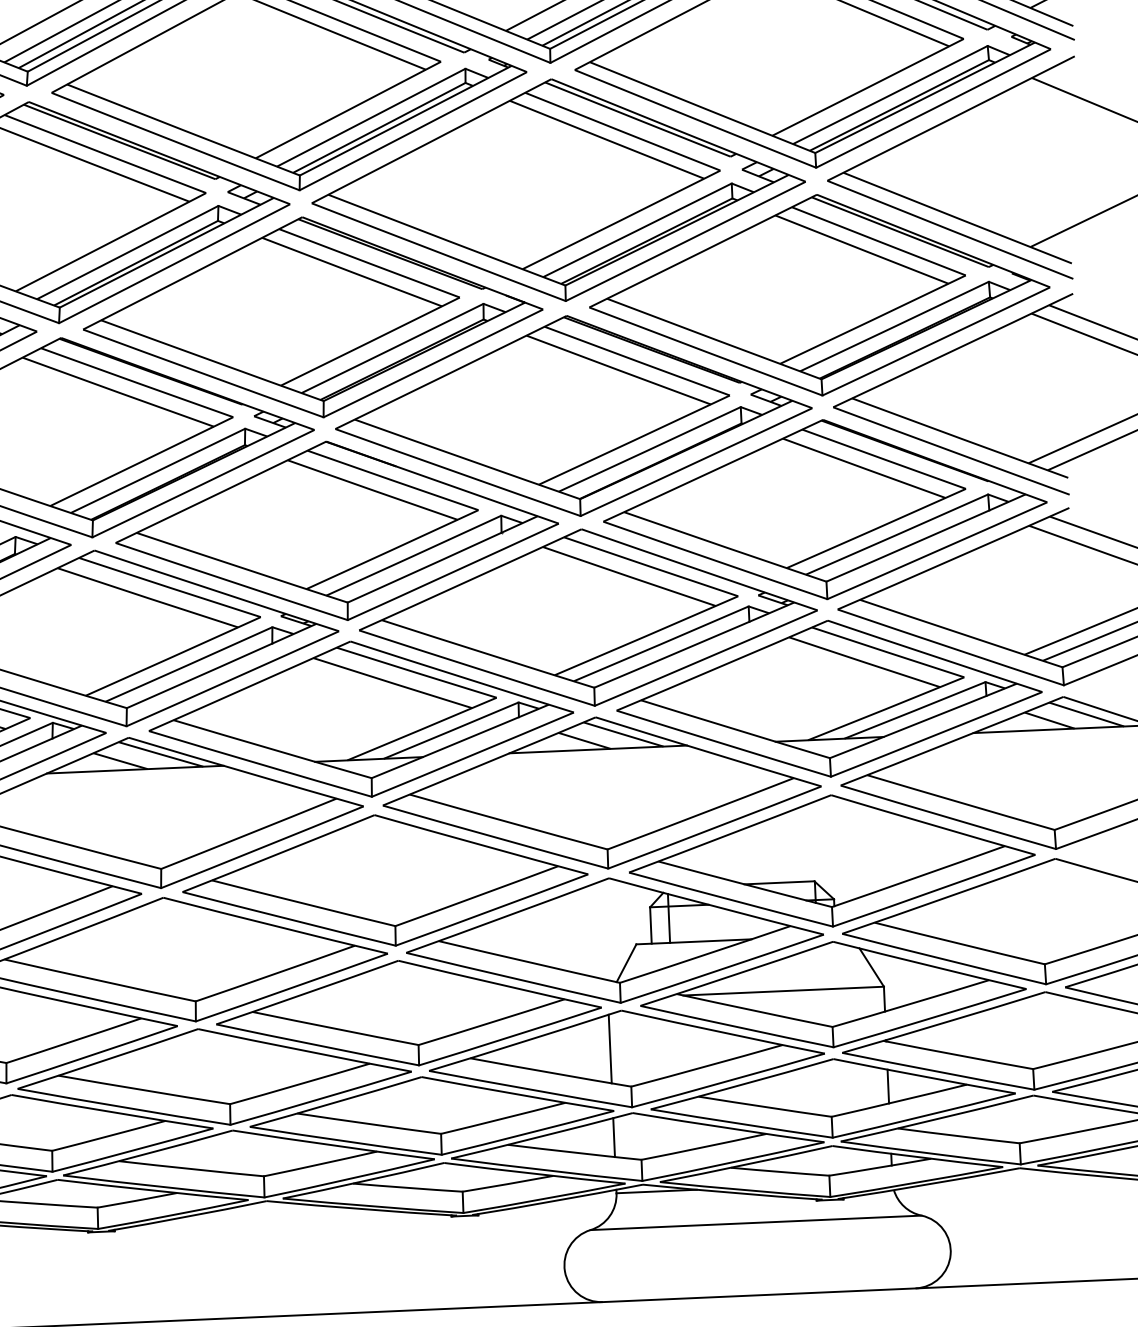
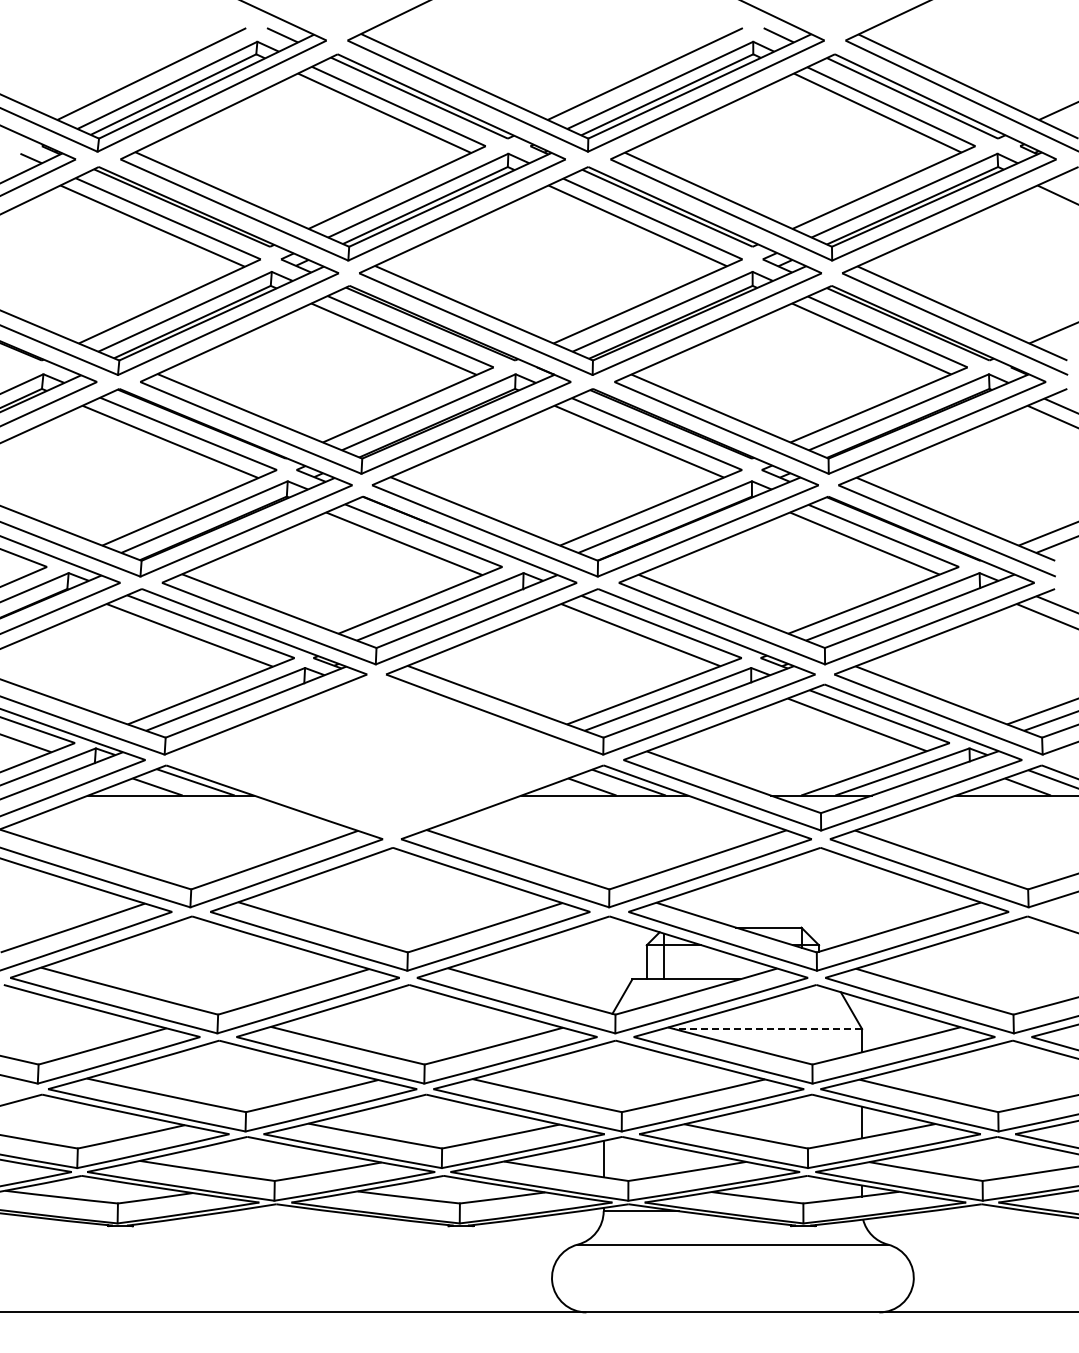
part: (361, 719) -> (384, 757), removed
line: (784, 991) -> (768, 1029), solid -> dashed
line: (610, 1048) -> (603, 1075), removed

